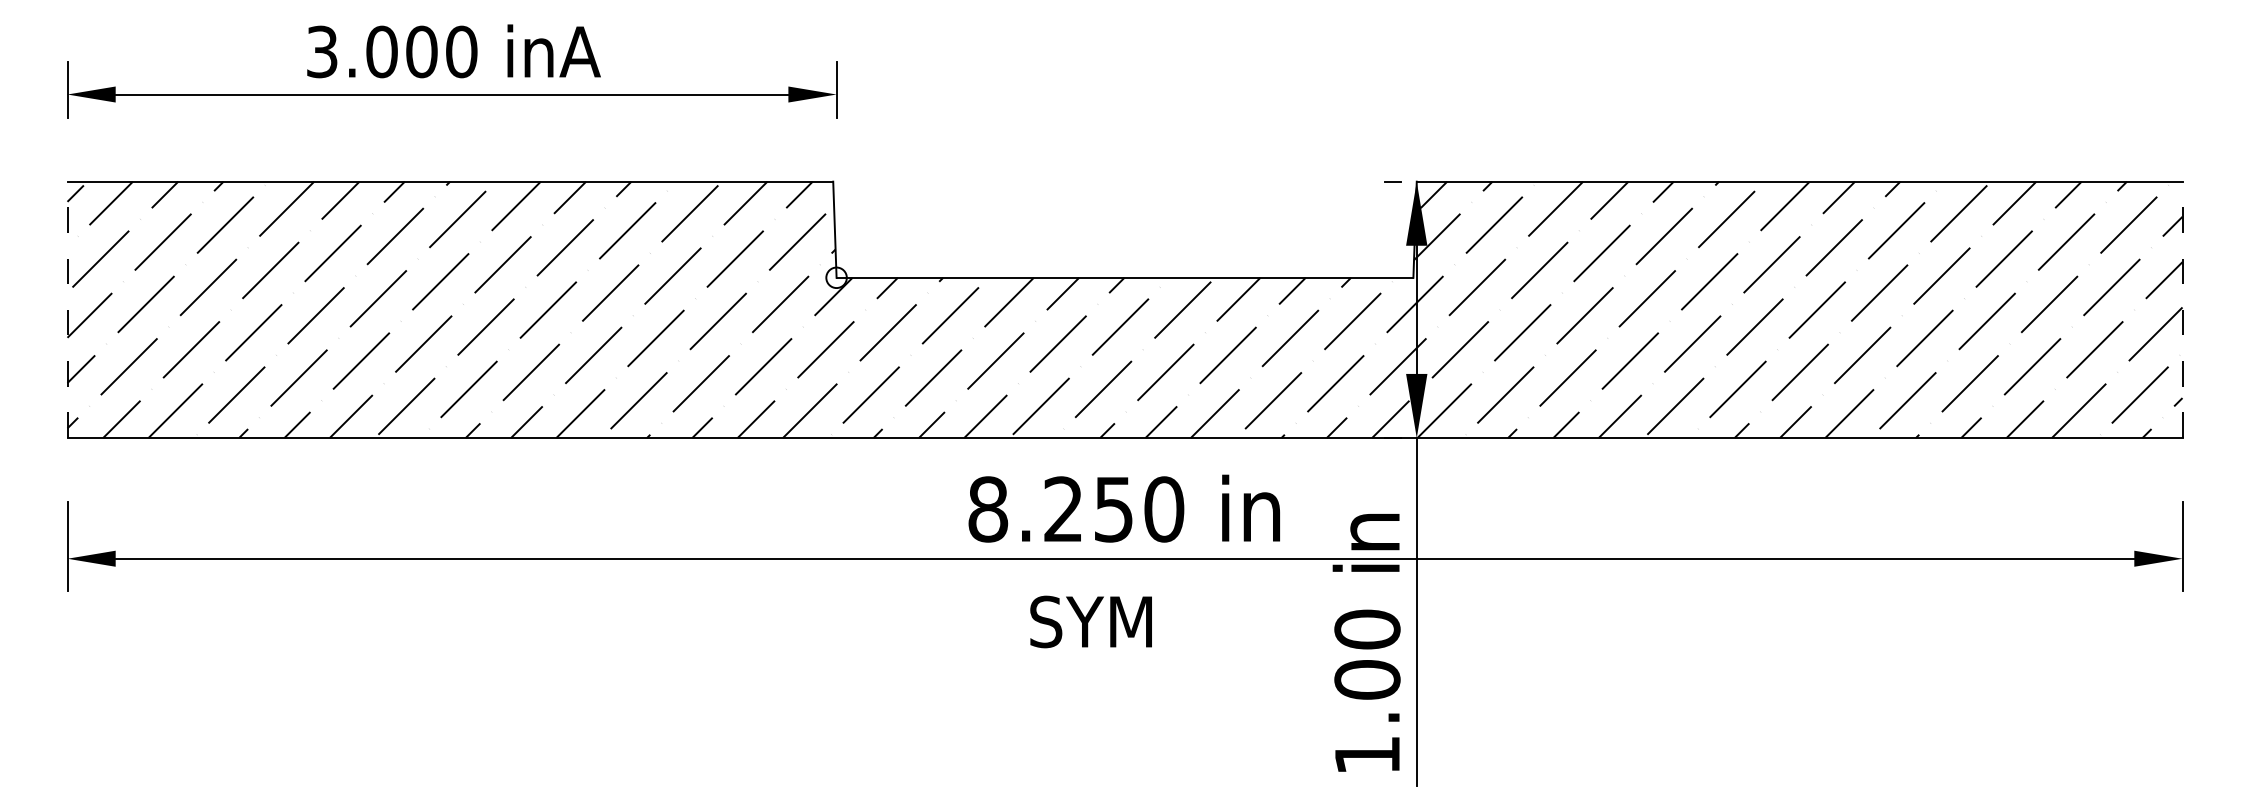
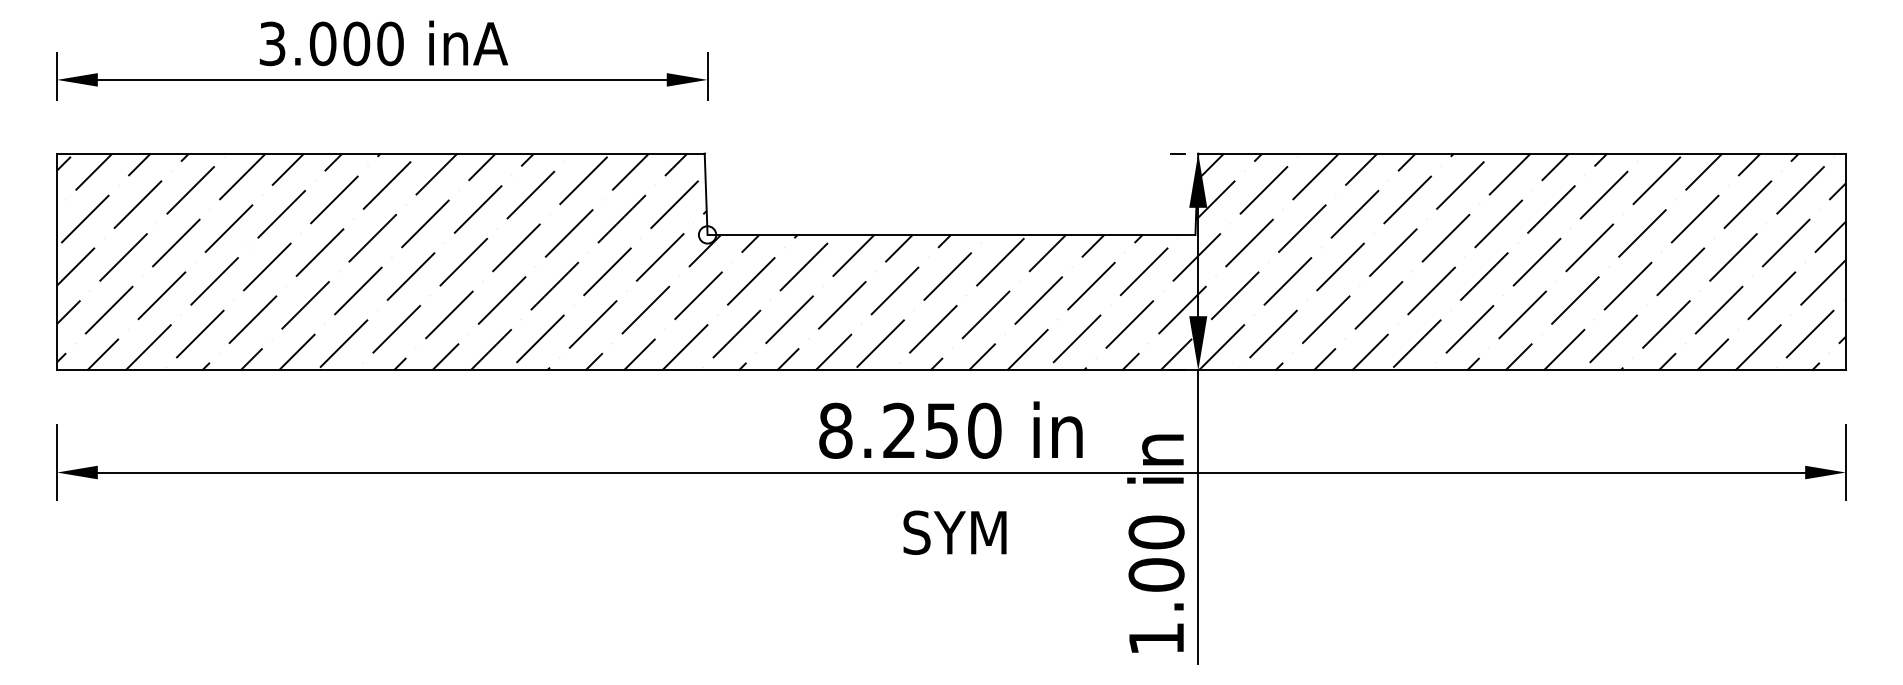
line: (67, 309) -> (57, 261), dashed -> solid
line: (2182, 309) -> (1845, 261), dashed -> solid
text: (1090, 621) -> (954, 532), moved

